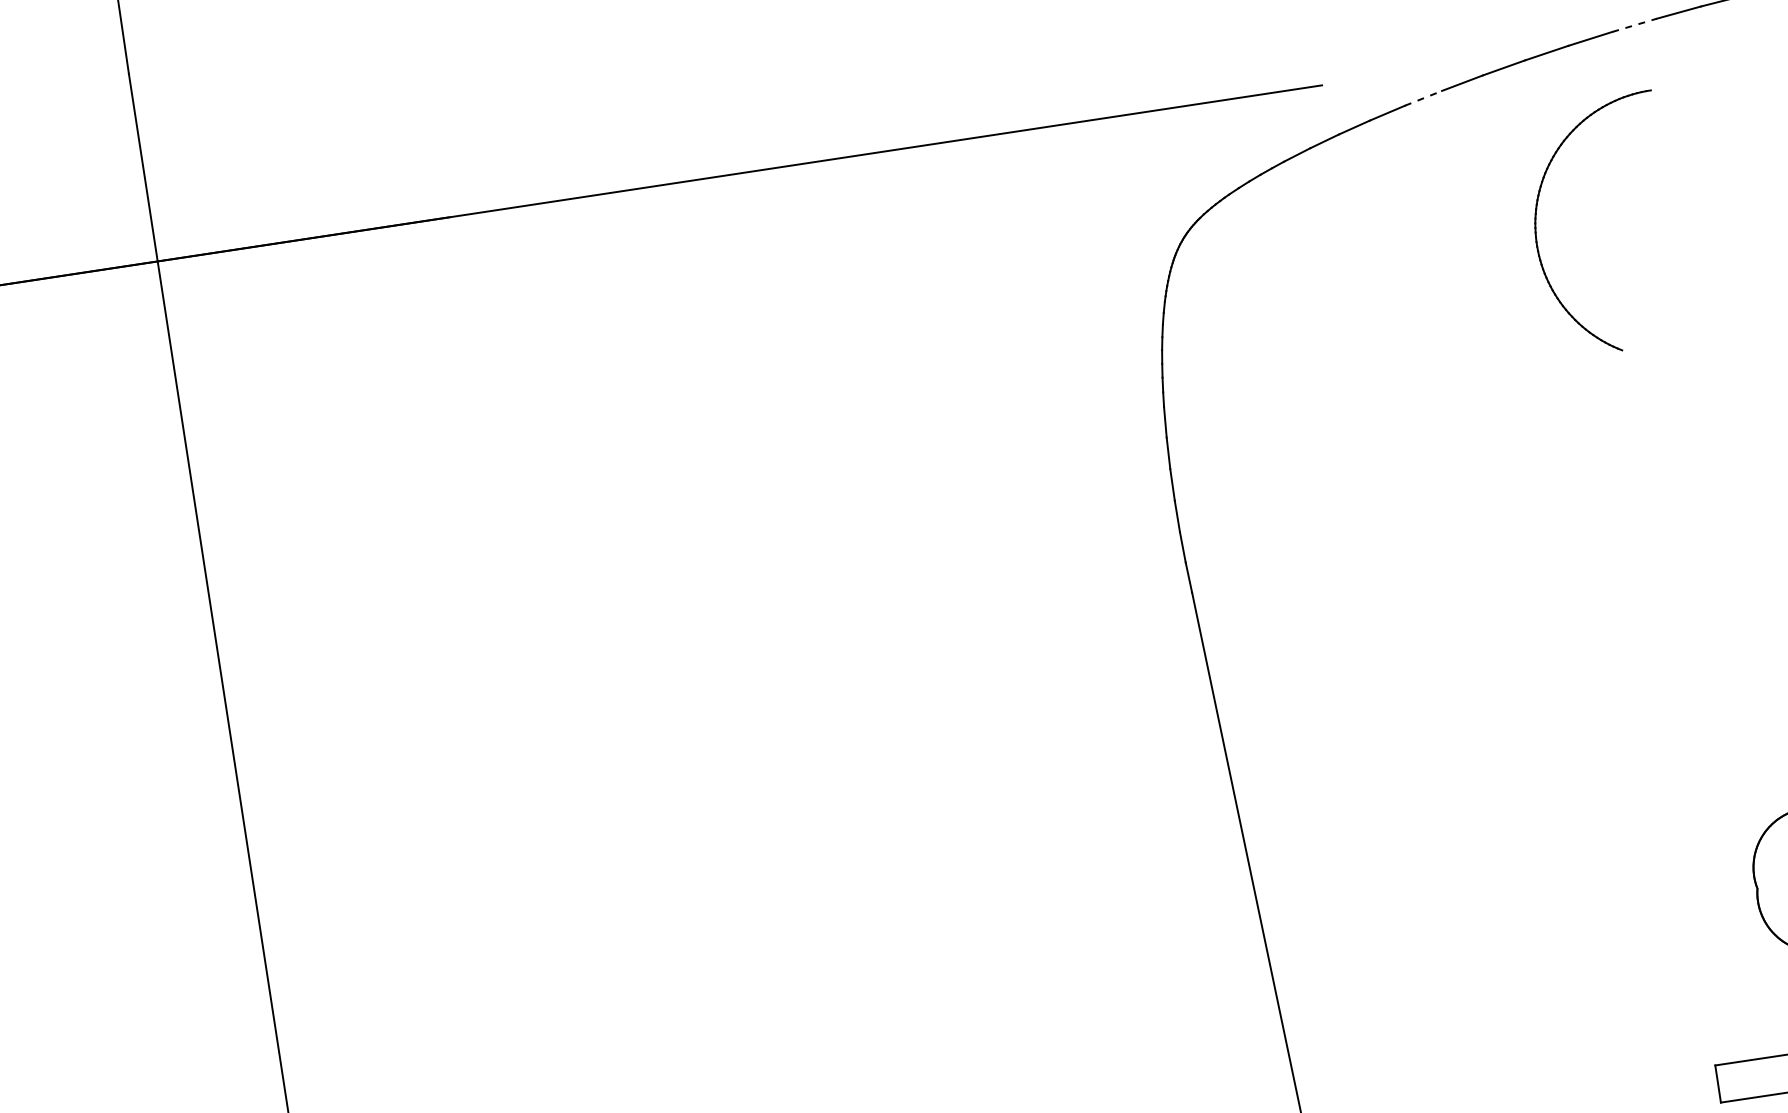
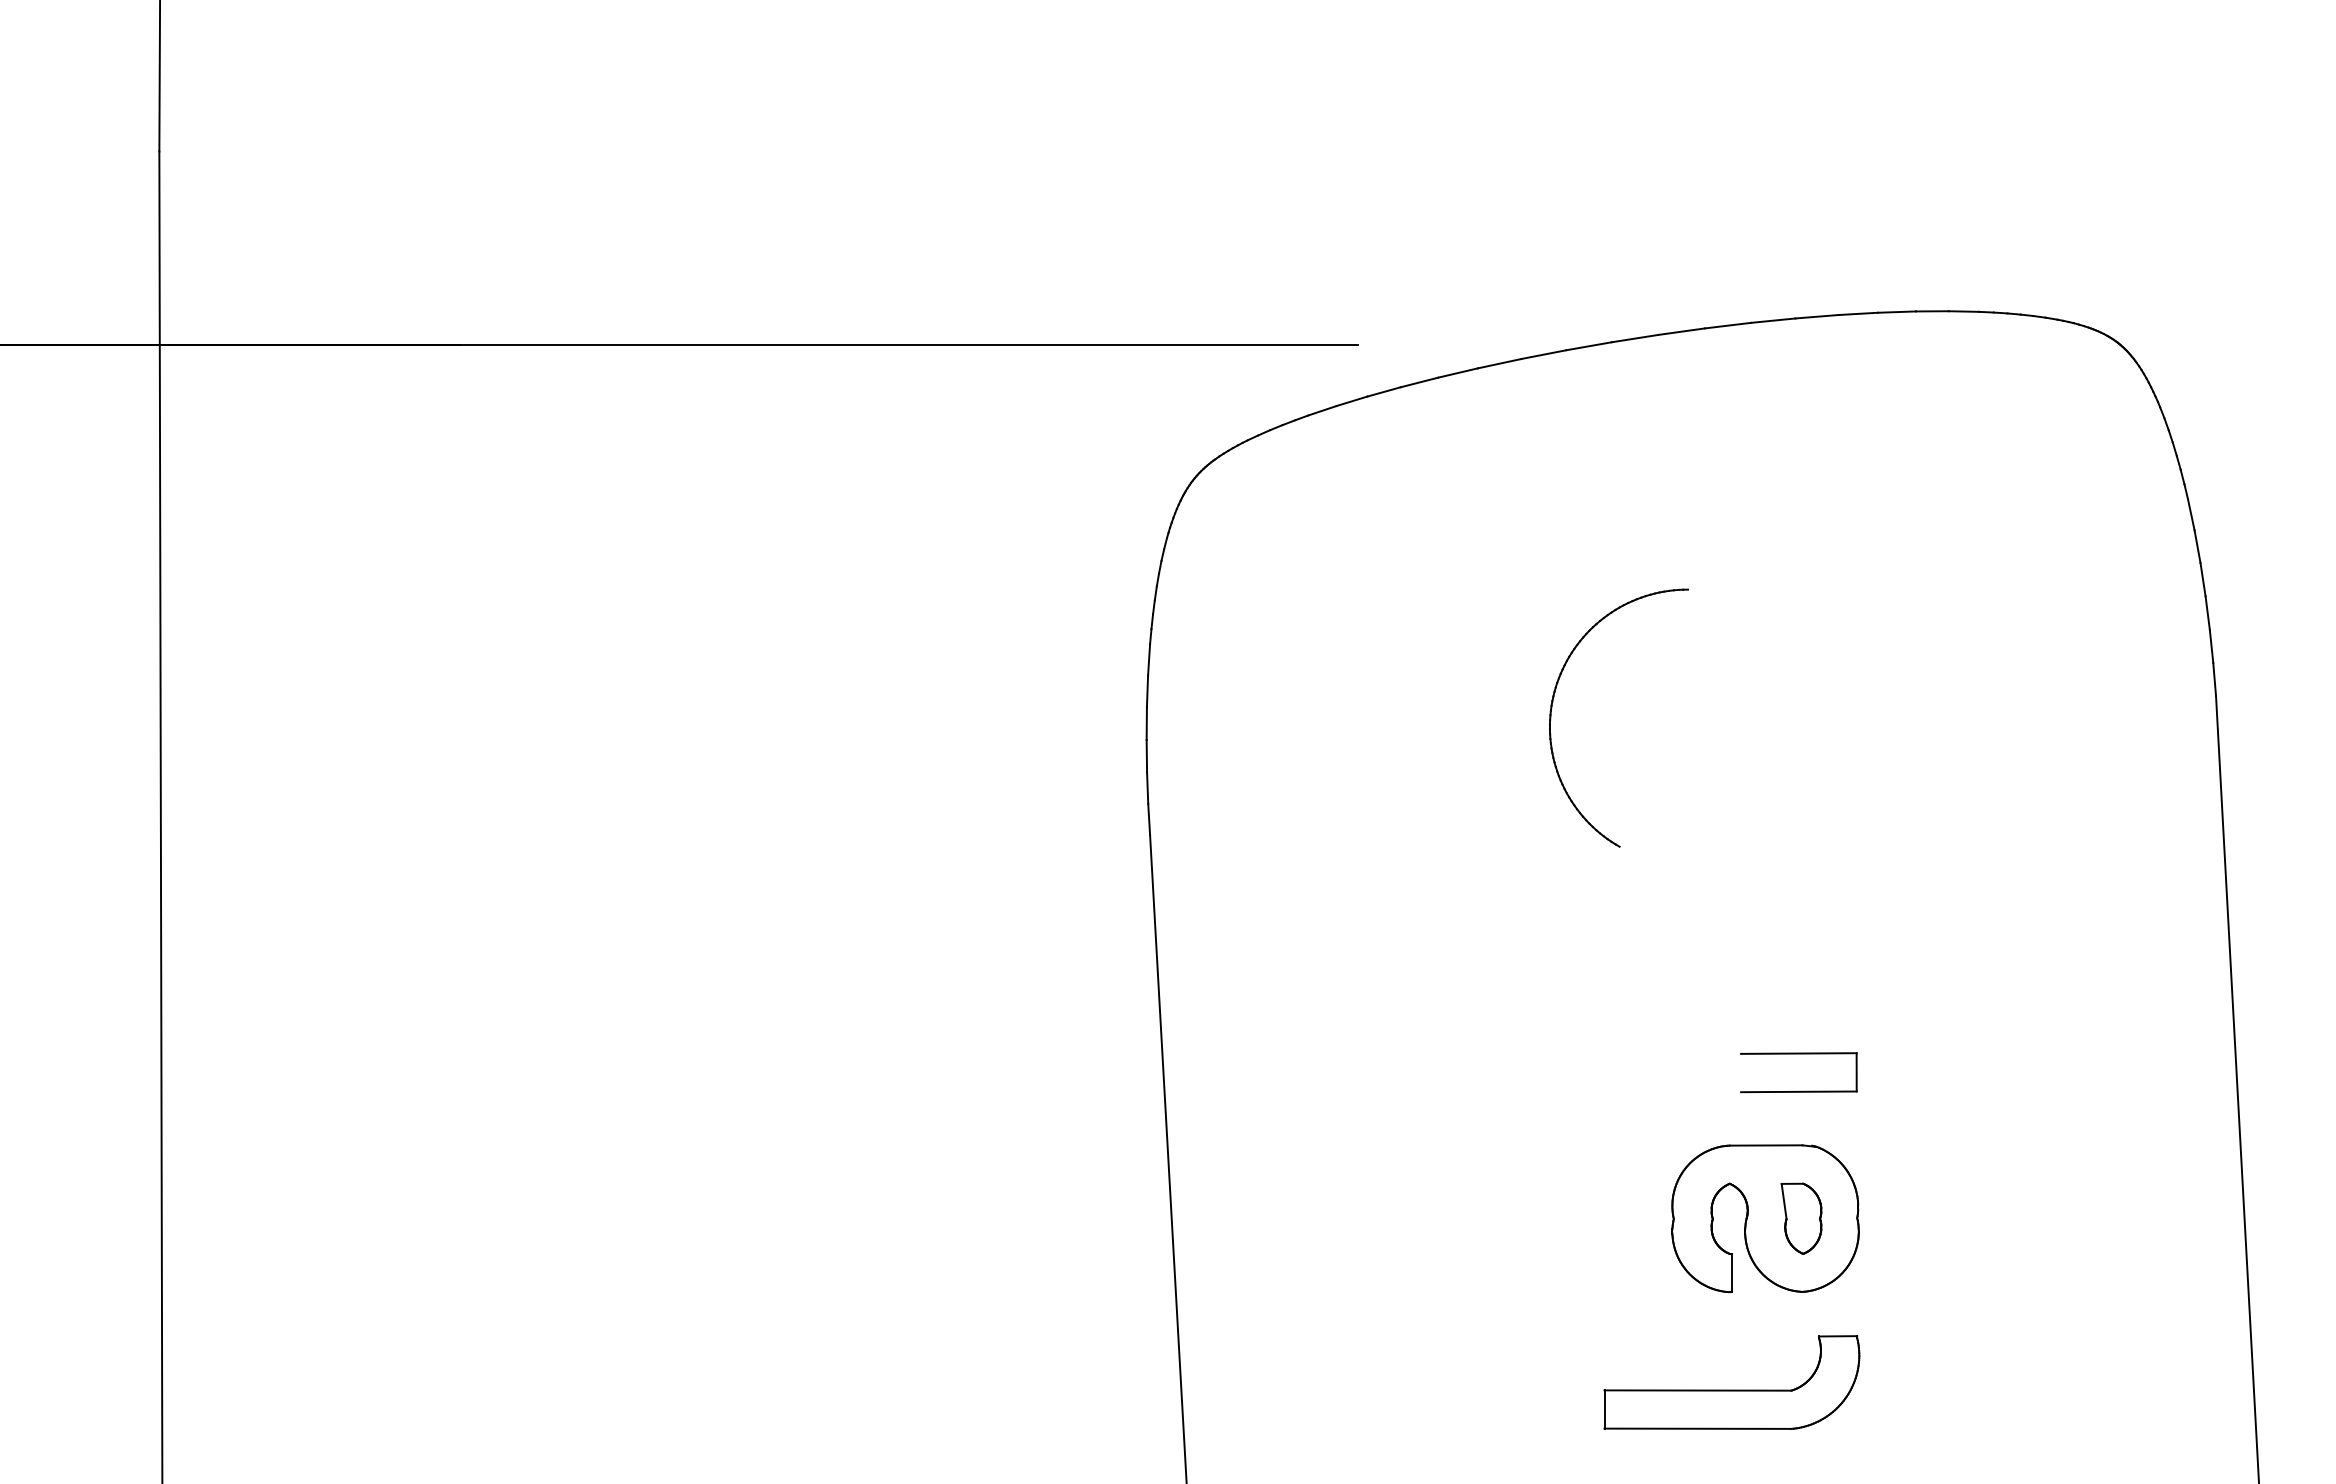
line: (1634, 25) -> (1681, 331), dashed -> solid
line: (1423, 97) -> (1458, 372), dashed -> solid
part: (1536, 225) -> (1552, 708), moved

